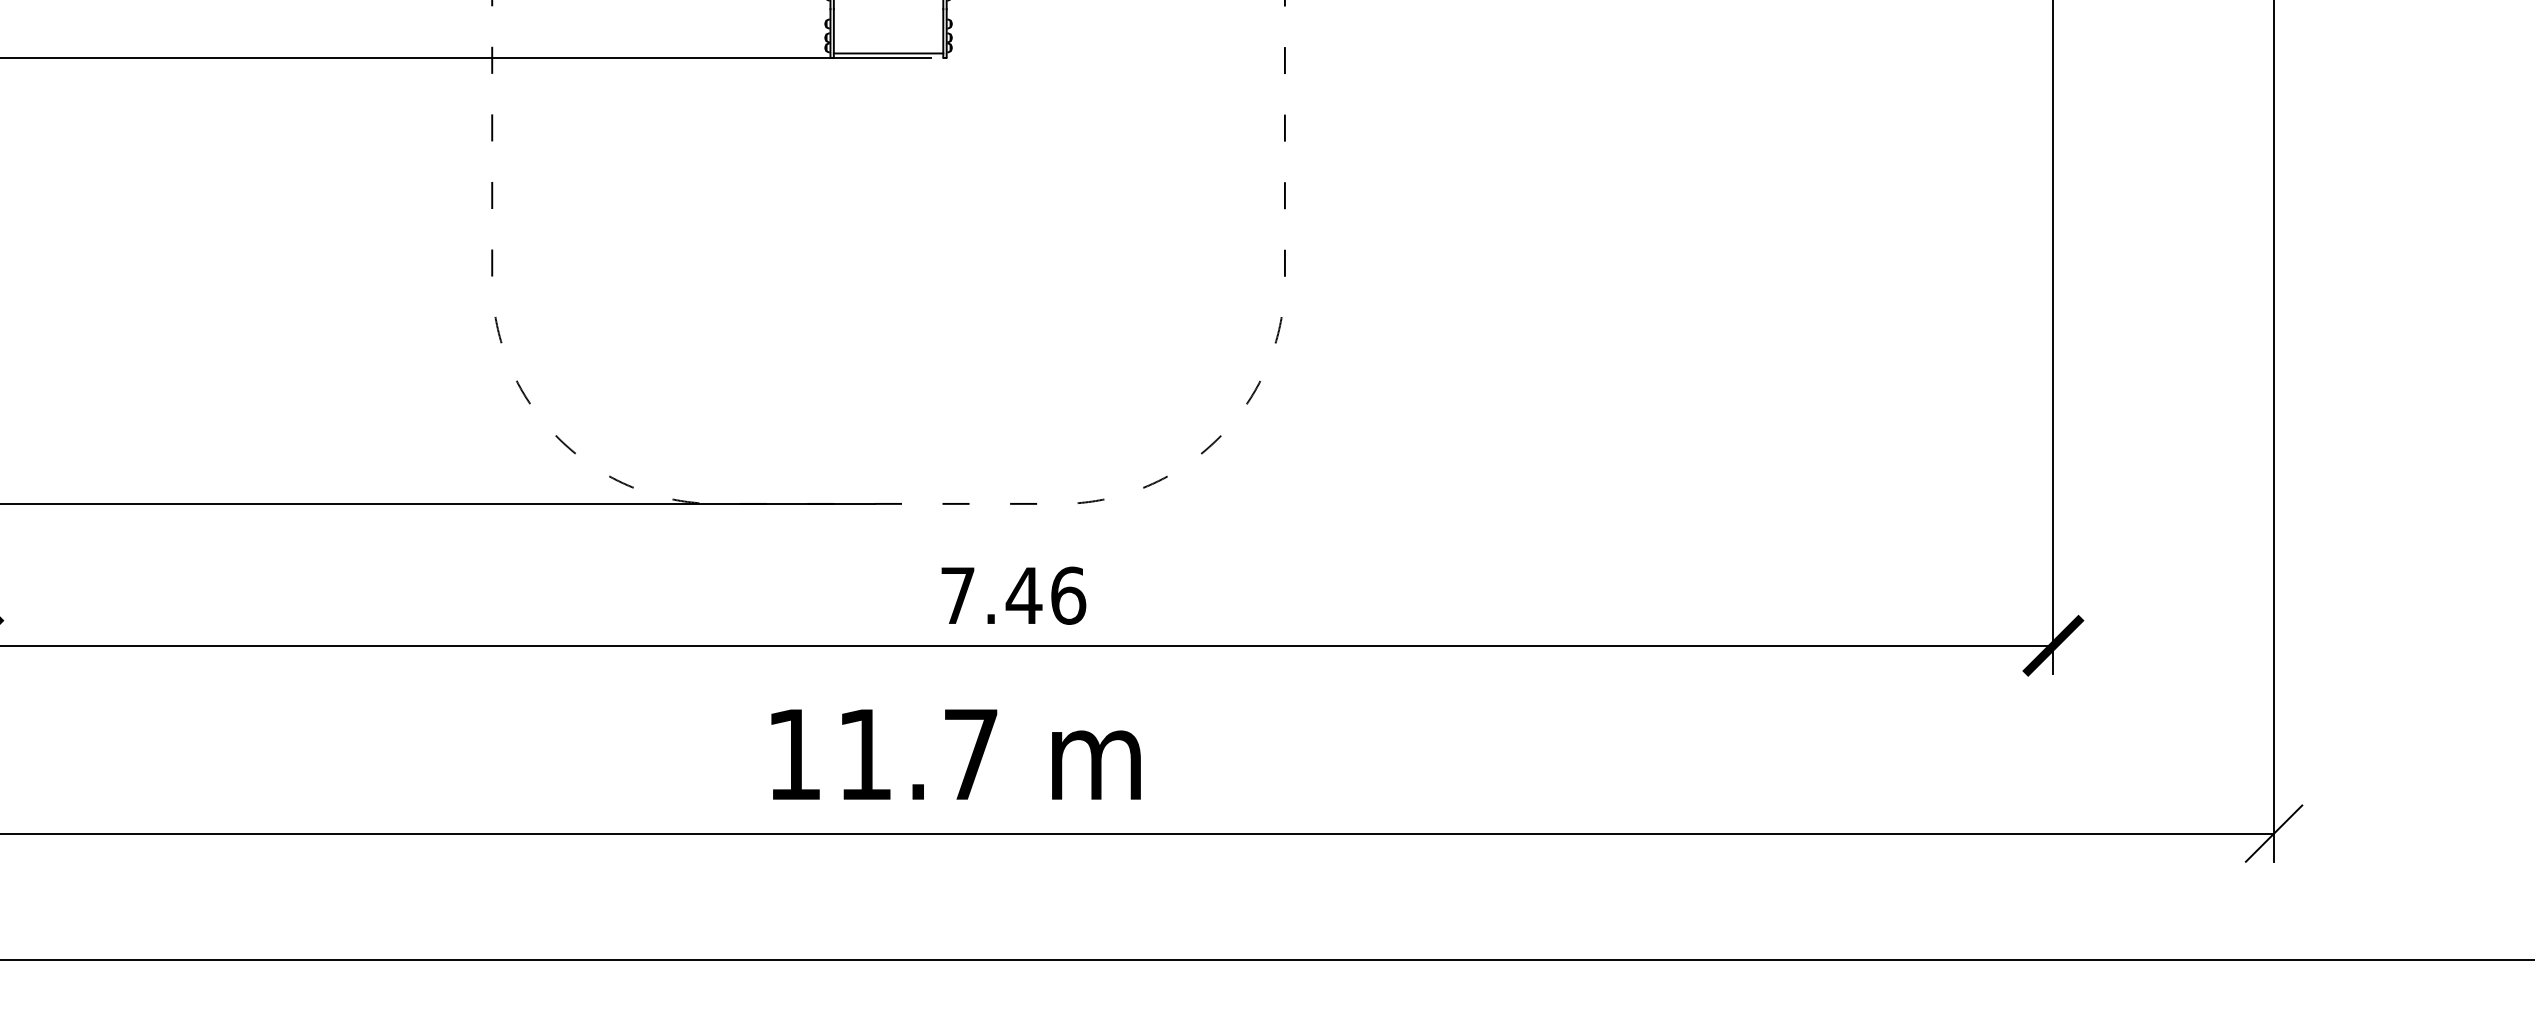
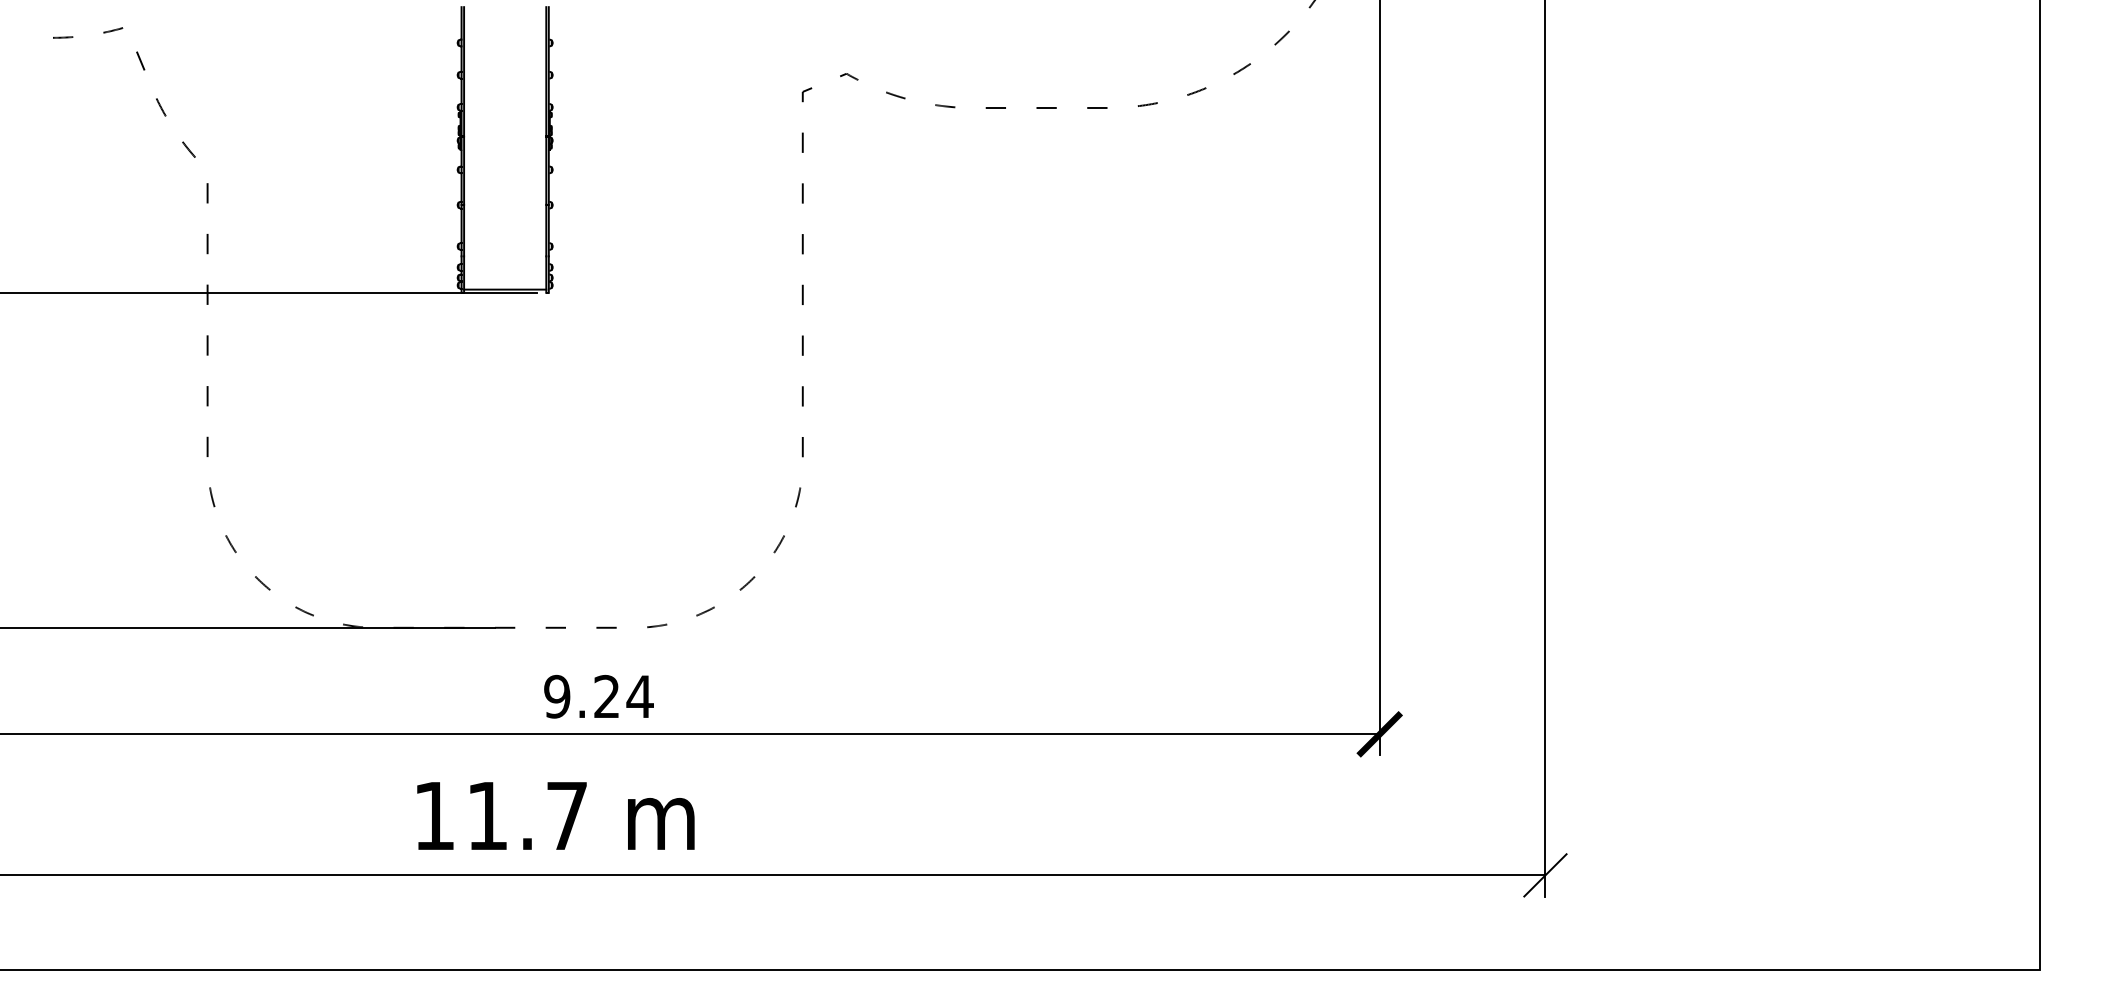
text: (1012, 595) -> (598, 696), 7.46 -> 9.24

